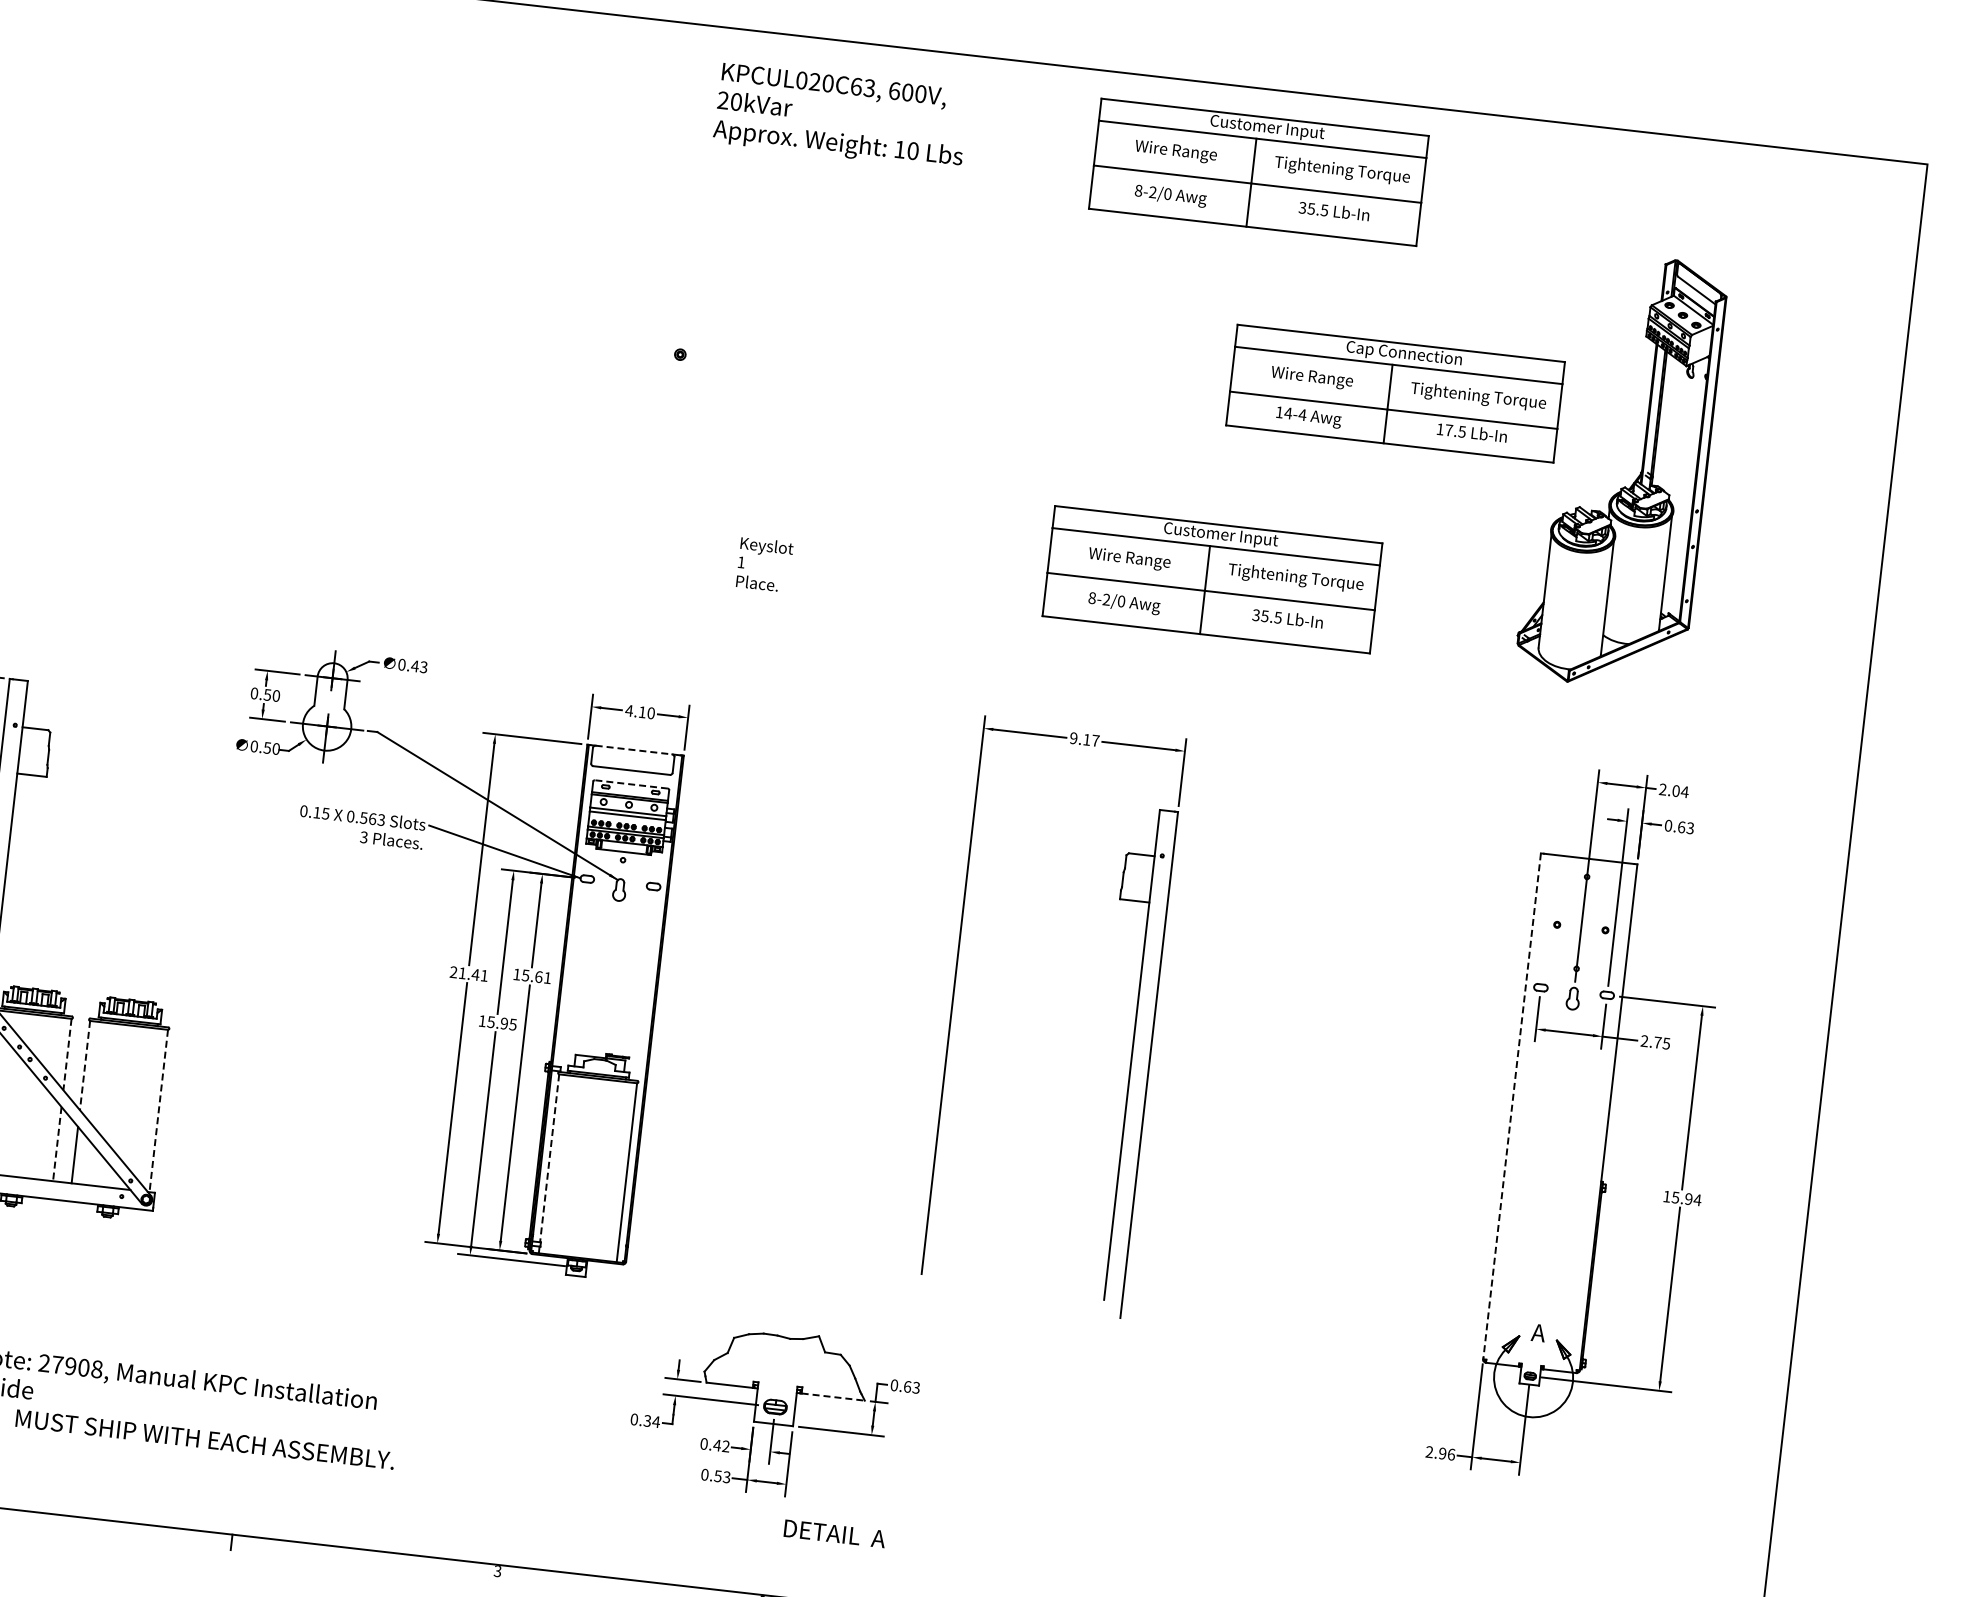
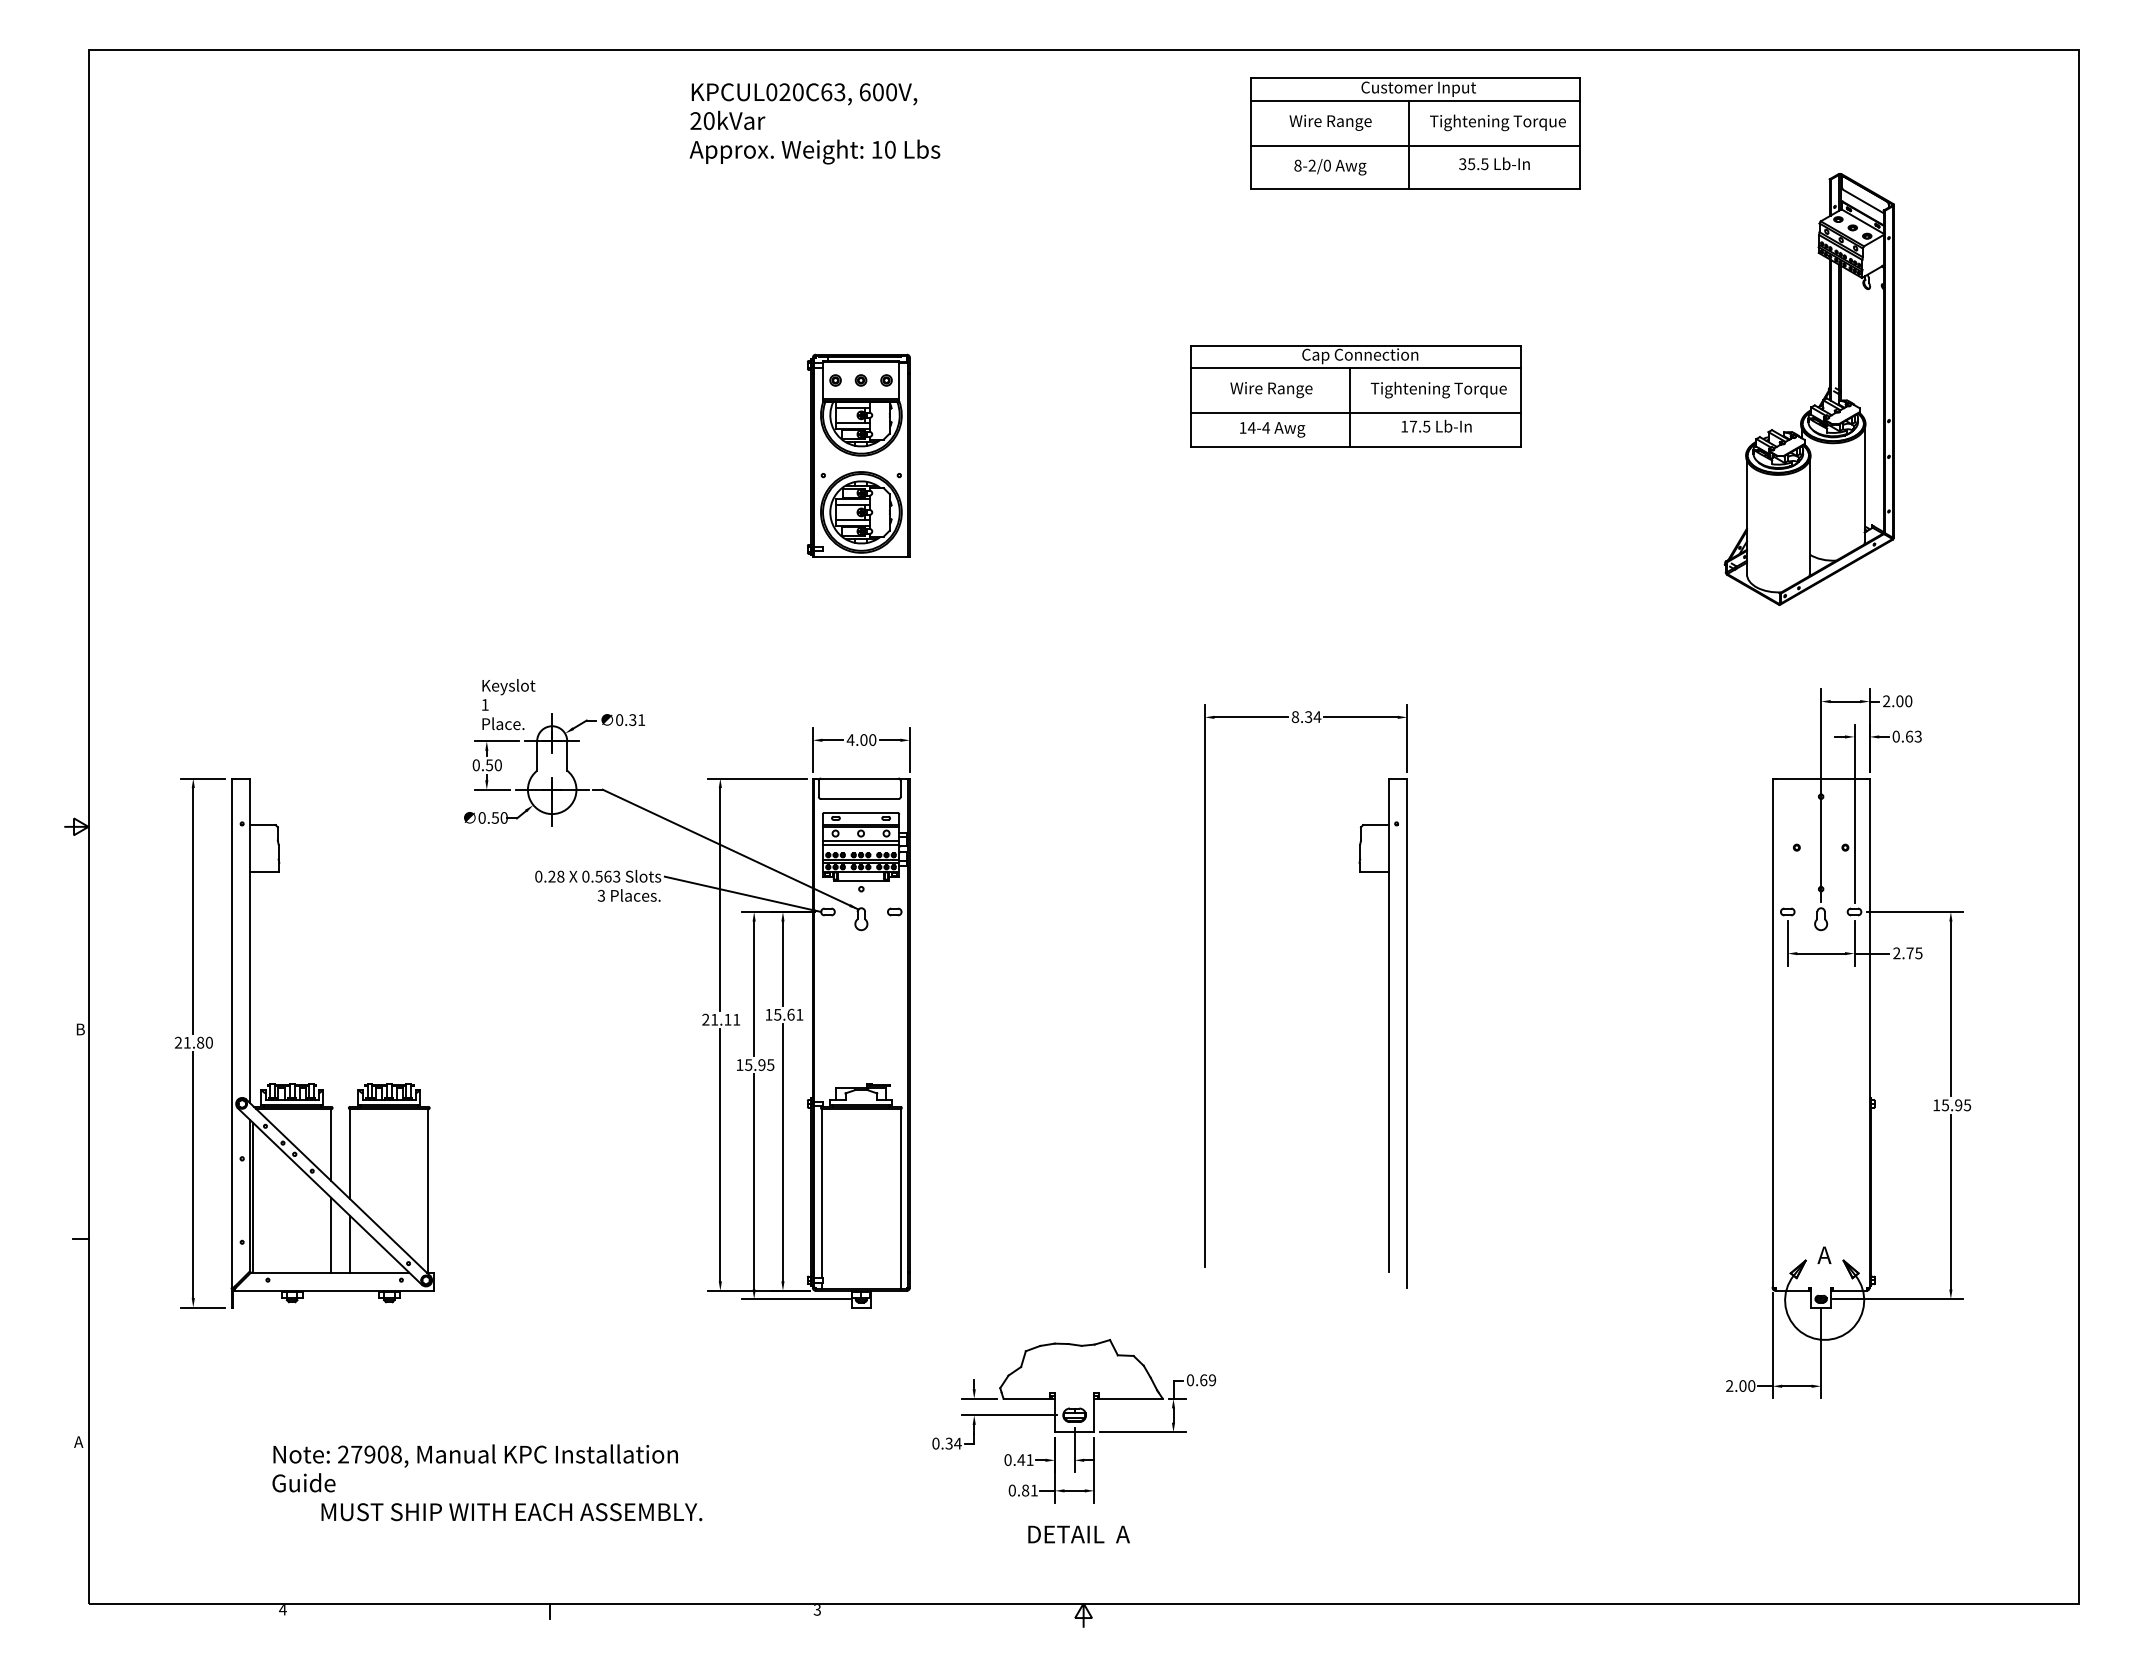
text: (840, 116) -> (814, 123), moved
part: (1394, 393) -> (1355, 396), moved
part: (669, 428) -> (858, 455), added
text: (764, 564) -> (508, 704), moved
part: (1212, 579) -> (1415, 543), removed
text: (418, 667) -> (636, 720), 0.43 -> 0.31
text: (642, 711) -> (863, 739), 4.10 -> 4.00
text: (1084, 740) -> (1306, 717), 9.17 -> 8.34
line: (633, 750) -> (859, 778), dashed -> solid
line: (631, 784) -> (861, 812), dashed -> solid
text: (1684, 792) -> (1908, 701), 2.04 -> 2.00
text: (321, 813) -> (556, 876), 0.15 -> 0.28
text: (475, 974) -> (727, 1019), 21.41 -> 21.11
line: (67, 1054) -> (331, 1145), dashed -> solid
line: (85, 1065) -> (350, 1154), dashed -> solid
line: (1511, 1106) -> (1772, 1033), dashed -> solid
line: (158, 1110) -> (428, 1190), dashed -> solid
line: (57, 1144) -> (331, 1235), dashed -> solid
line: (549, 1159) -> (822, 1194), dashed -> solid
text: (1697, 1200) -> (1967, 1105), 15.94 -> 15.95
text: (916, 1388) -> (1212, 1380), 0.63 -> 0.69
line: (832, 1396) -> (1130, 1398), dashed -> solid
text: (725, 1445) -> (1029, 1459), 0.42 -> 0.41
text: (1447, 1453) -> (1747, 1385), 2.96 -> 2.00
text: (722, 1476) -> (1029, 1490), 0.53 -> 0.81
text: (834, 1533) -> (1078, 1534), moved

